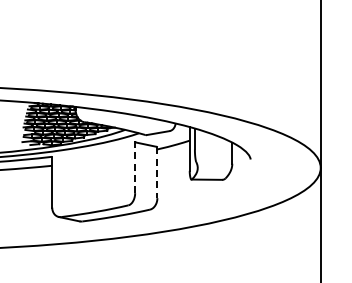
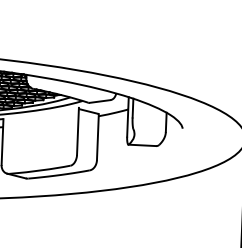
line: (135, 167) -> (78, 131), dashed -> solid
line: (157, 173) -> (97, 137), dashed -> solid

